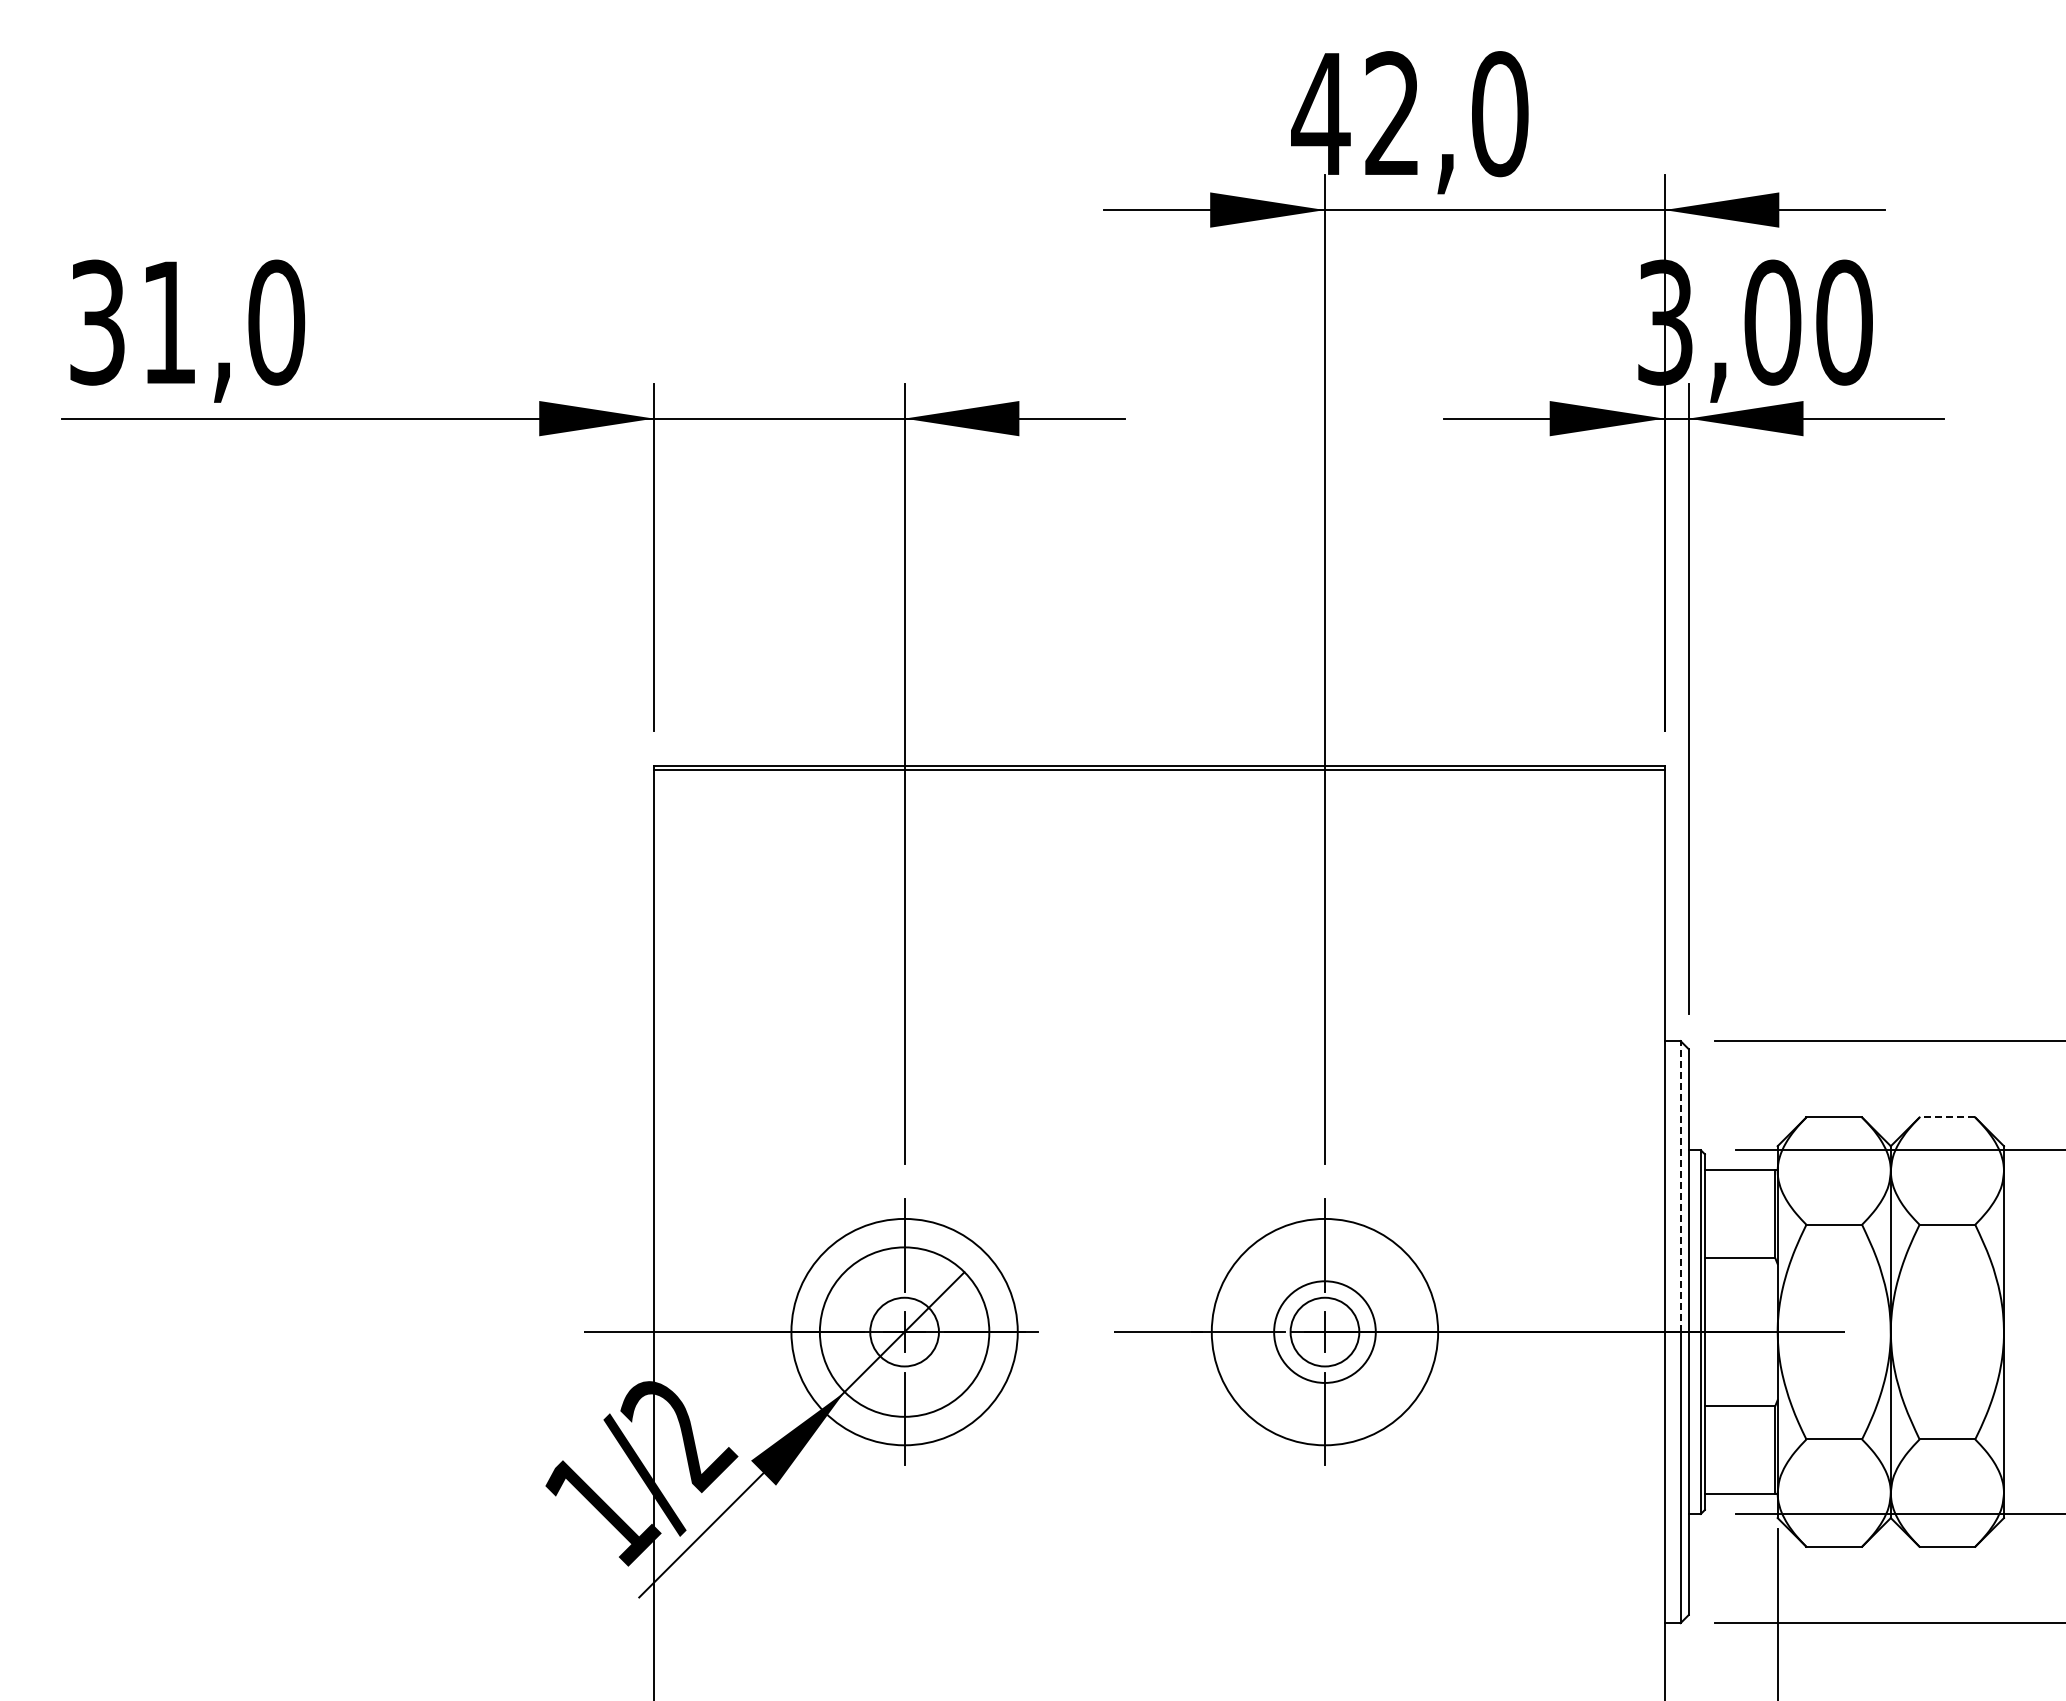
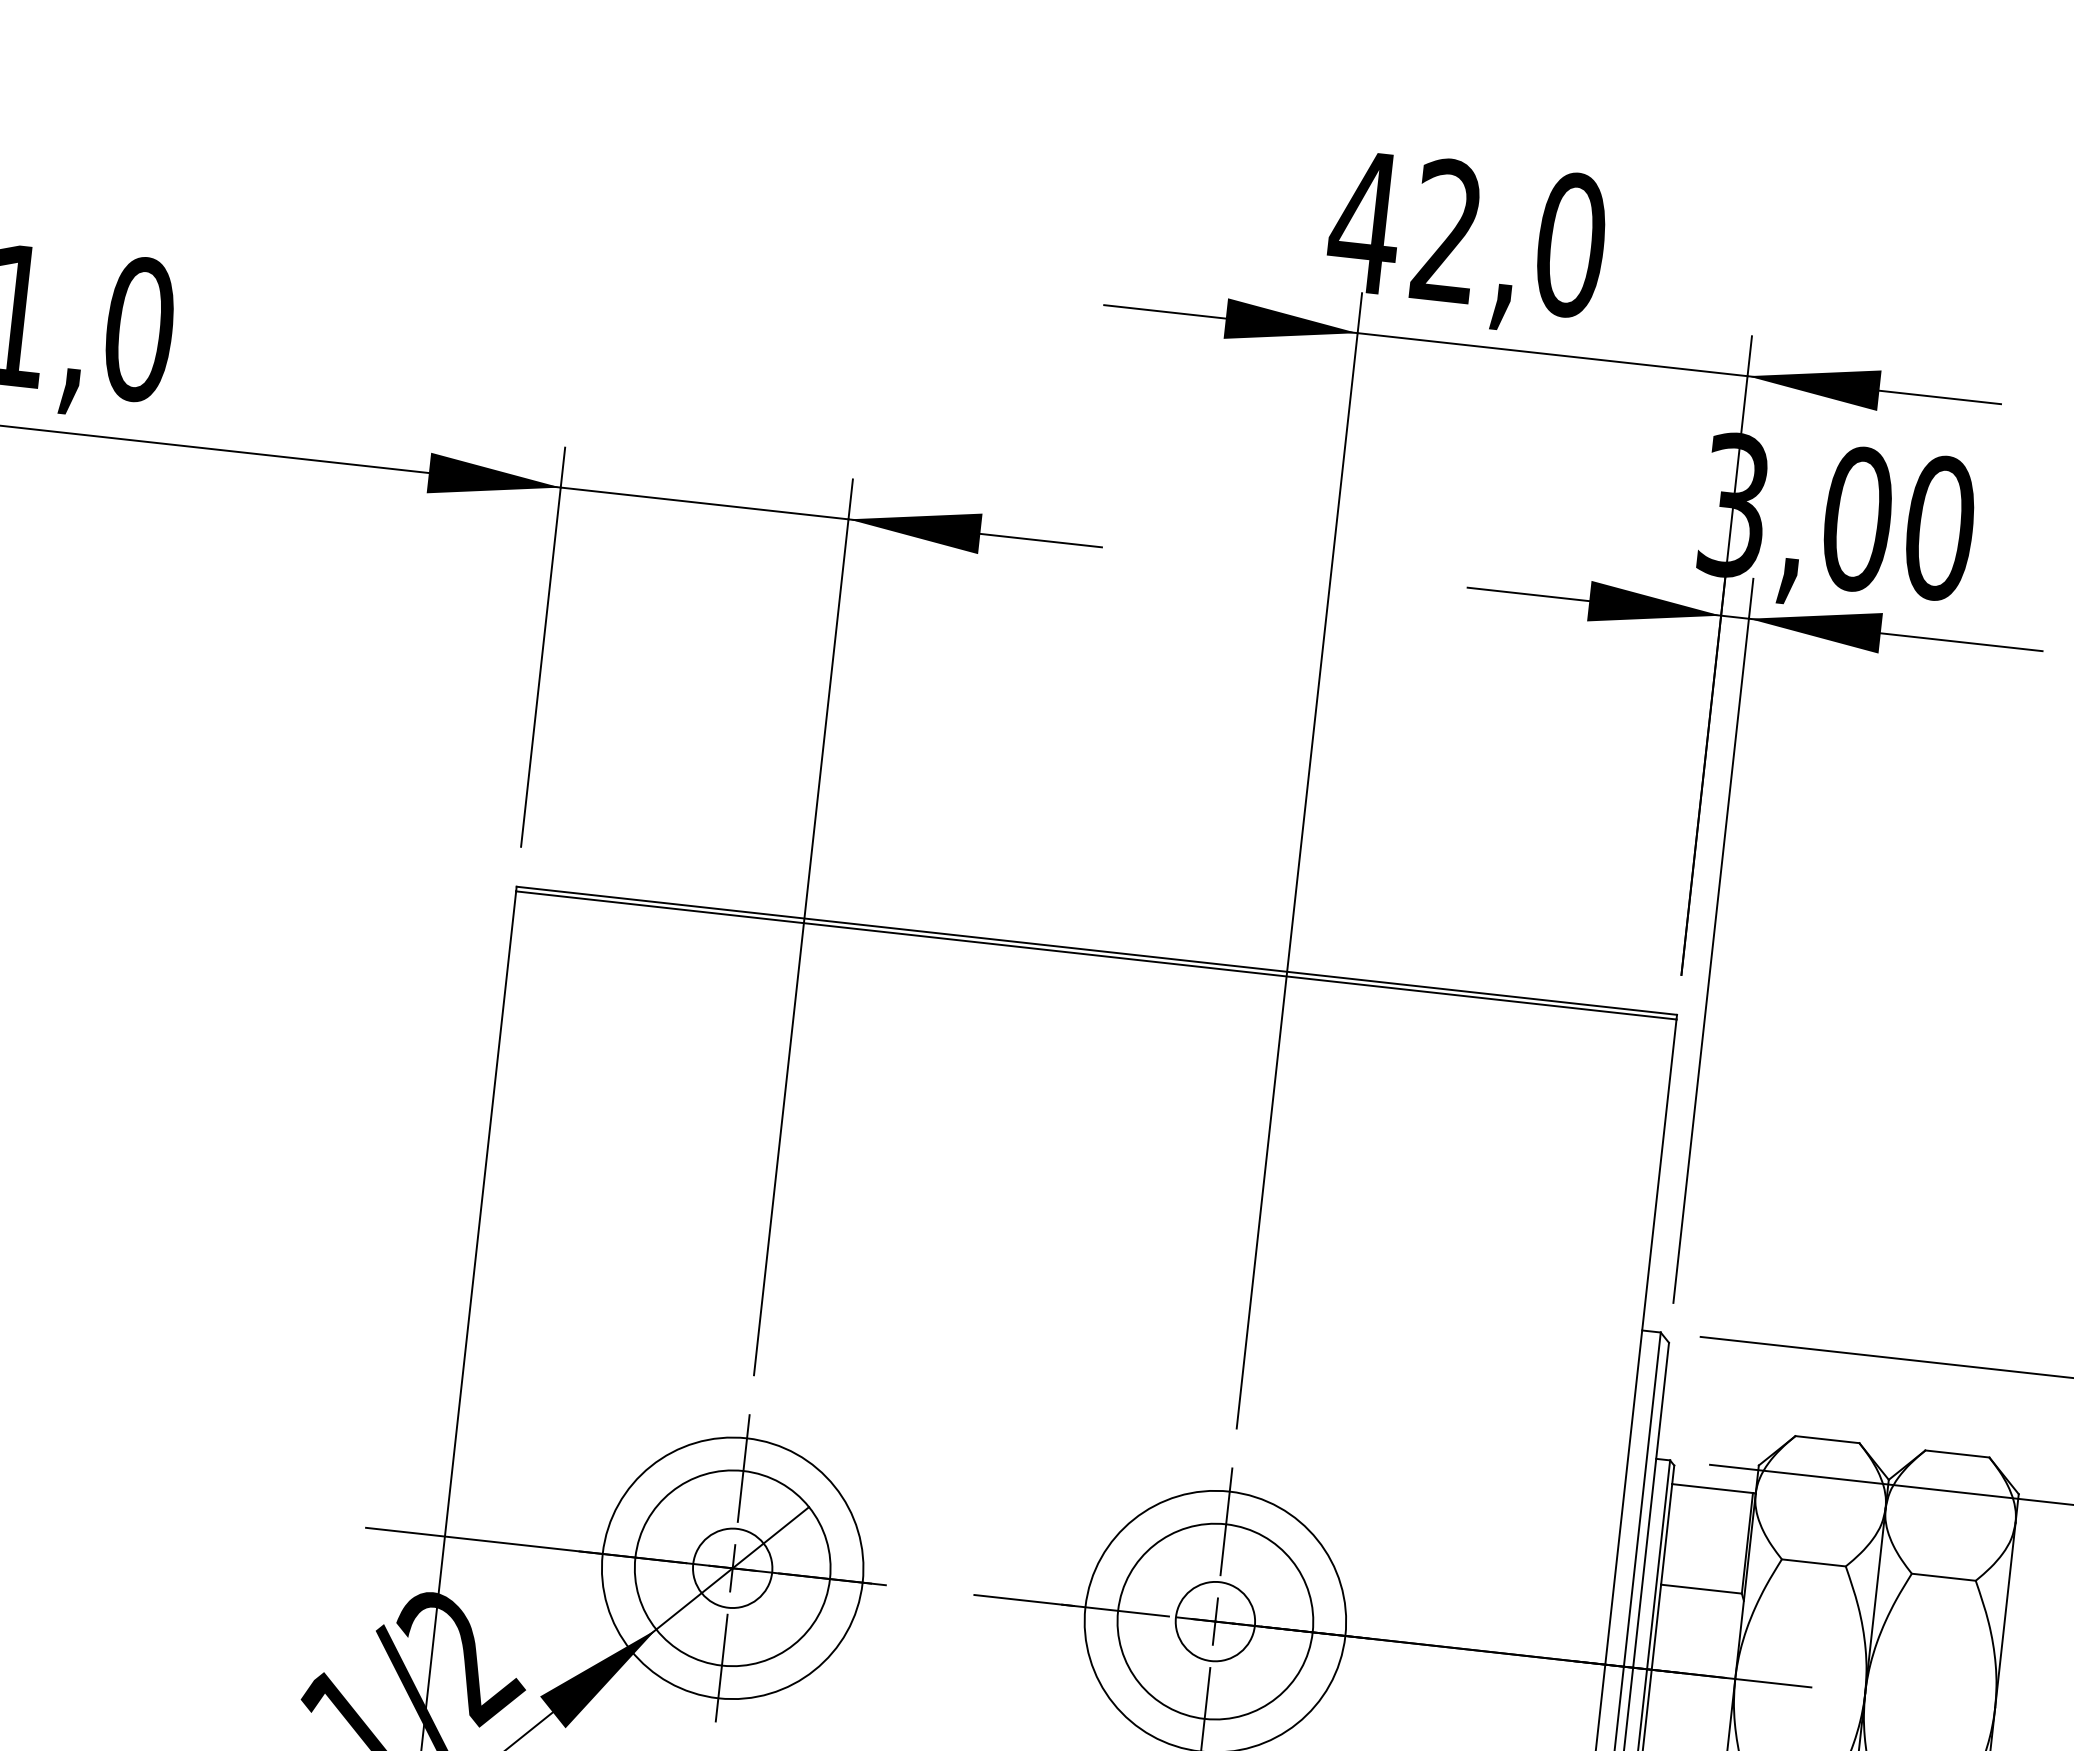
line: (1947, 1117) -> (1957, 1454), dashed -> solid
line: (1680, 1186) -> (1642, 1499), dashed -> solid
circle: (1324, 1331) -> (1214, 1620), size x1.67

